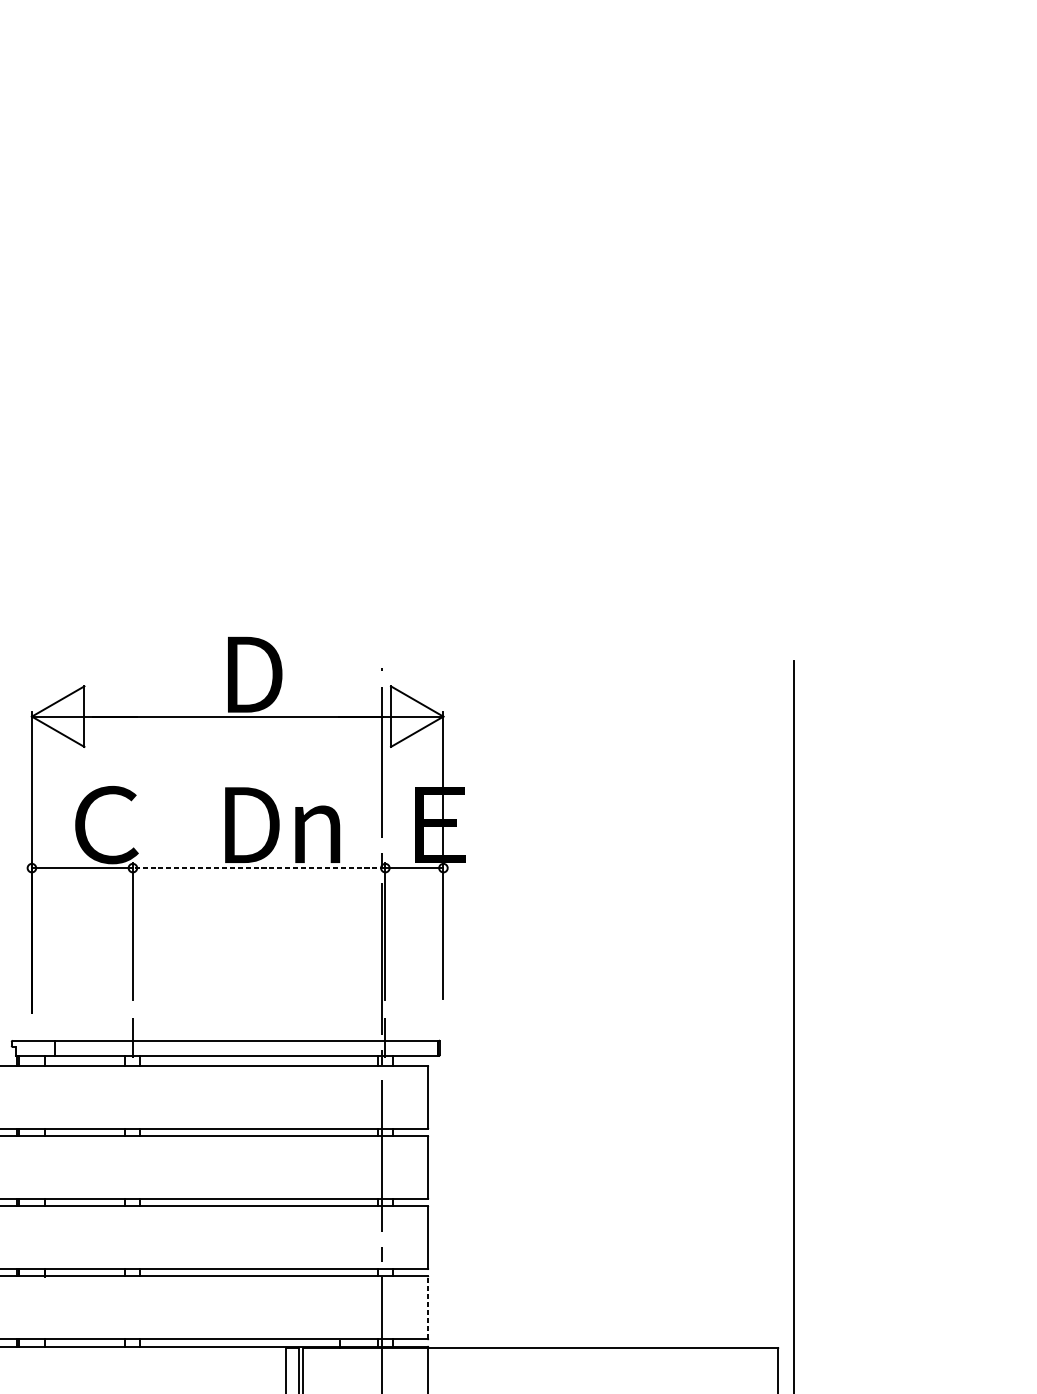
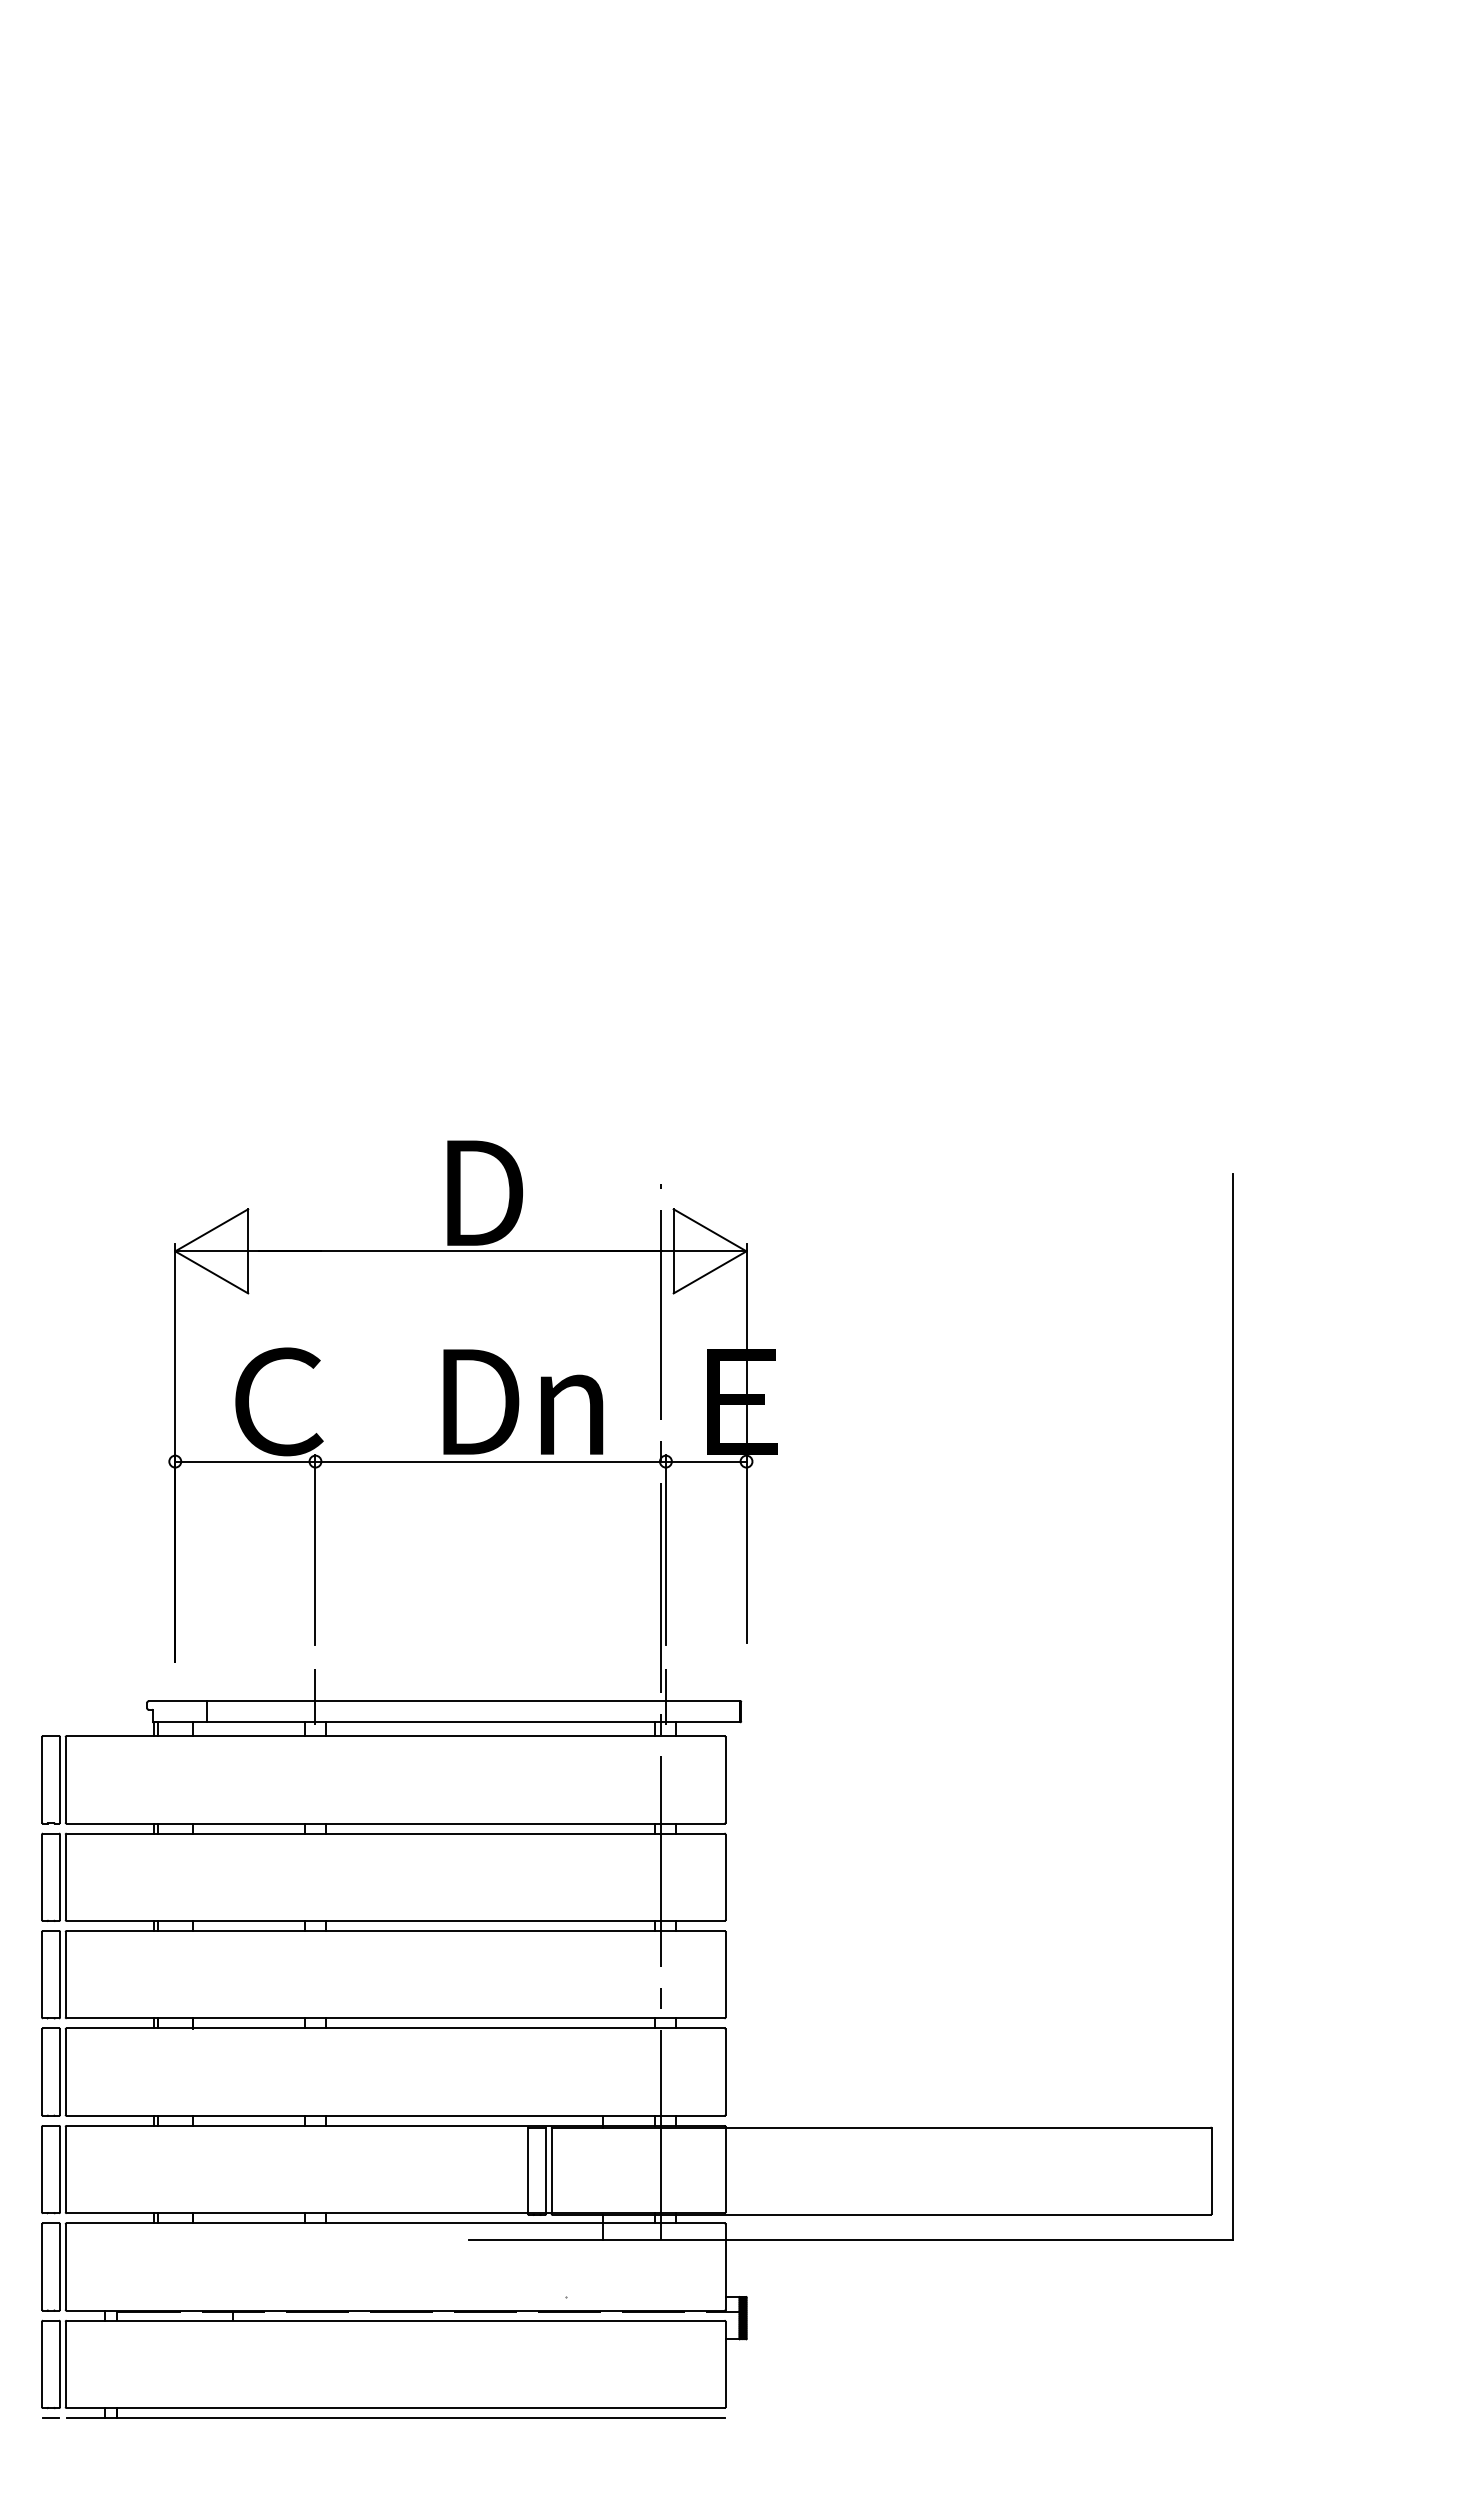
line: (258, 868) -> (490, 1461), dashed -> solid
line: (428, 1308) -> (725, 2072), dashed -> solid

